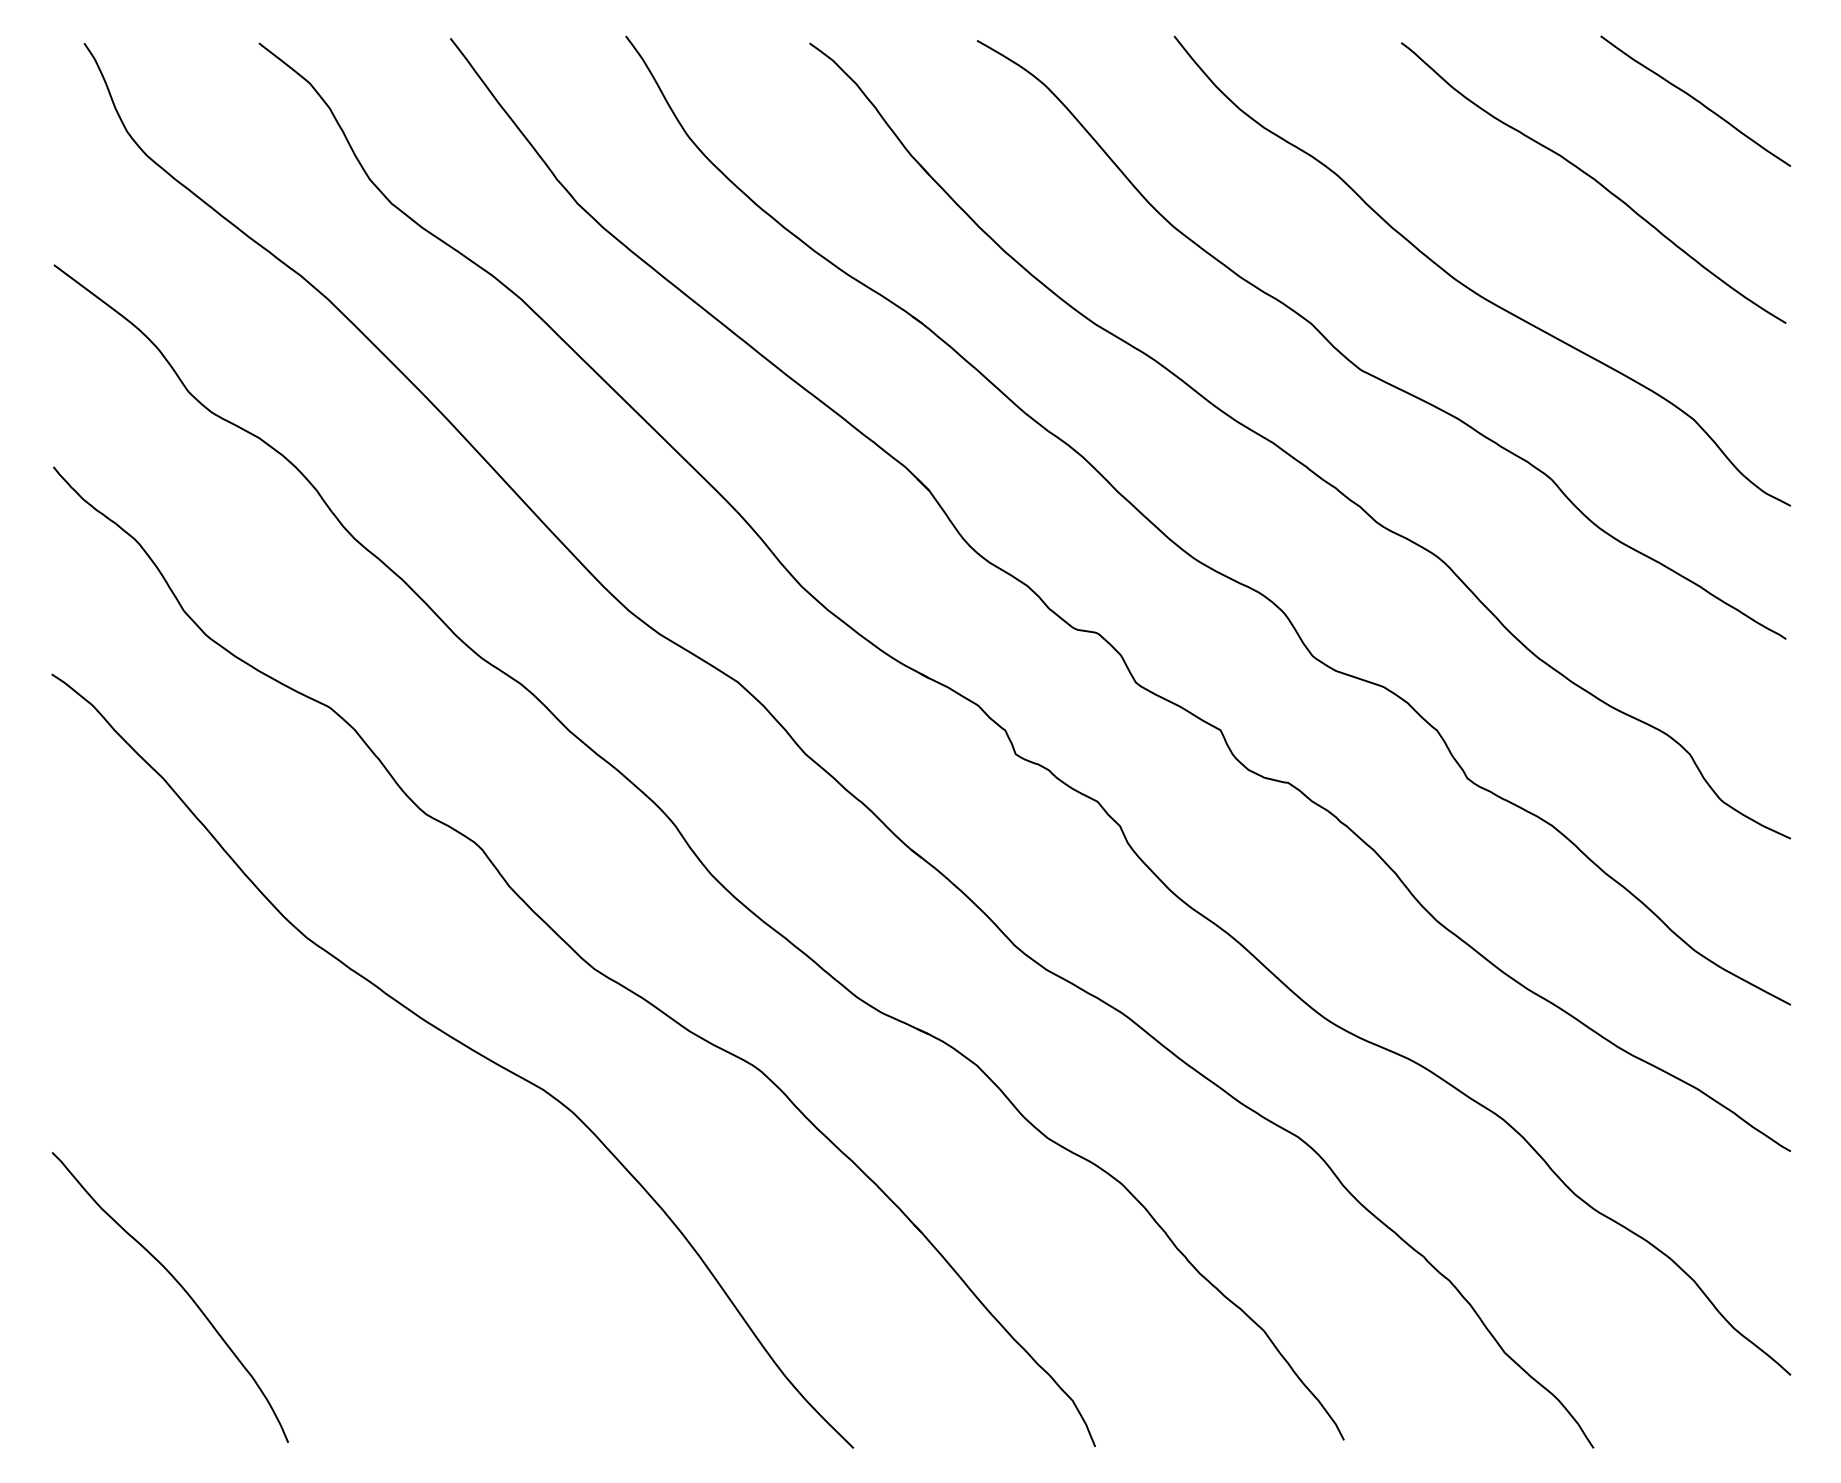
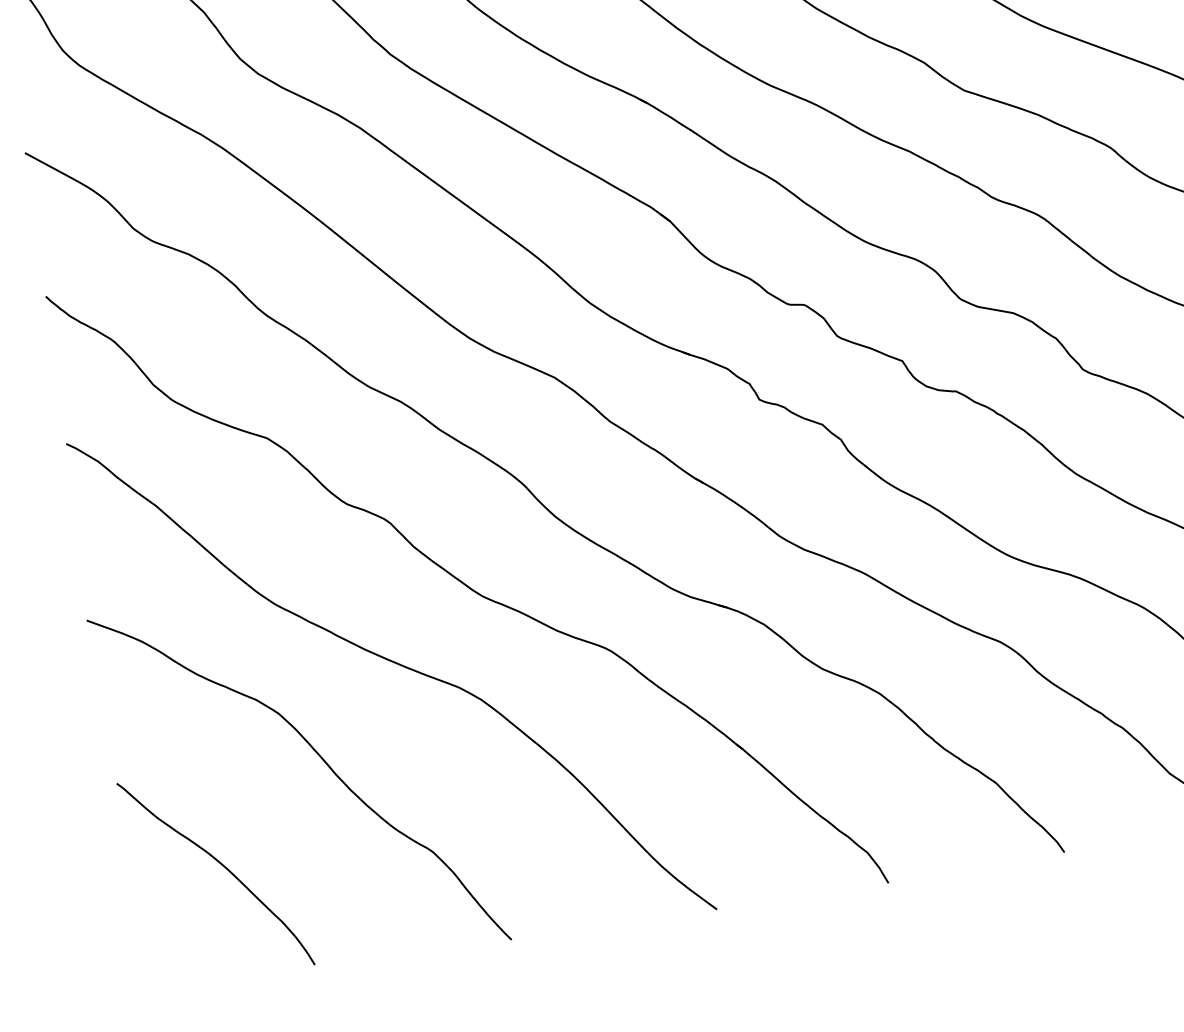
curve: (339, 1160) -> (321, 759), added

